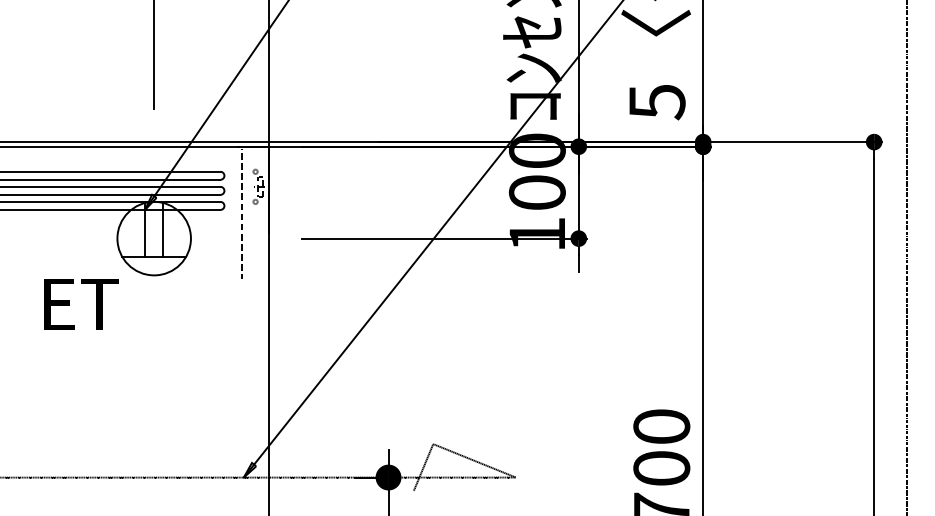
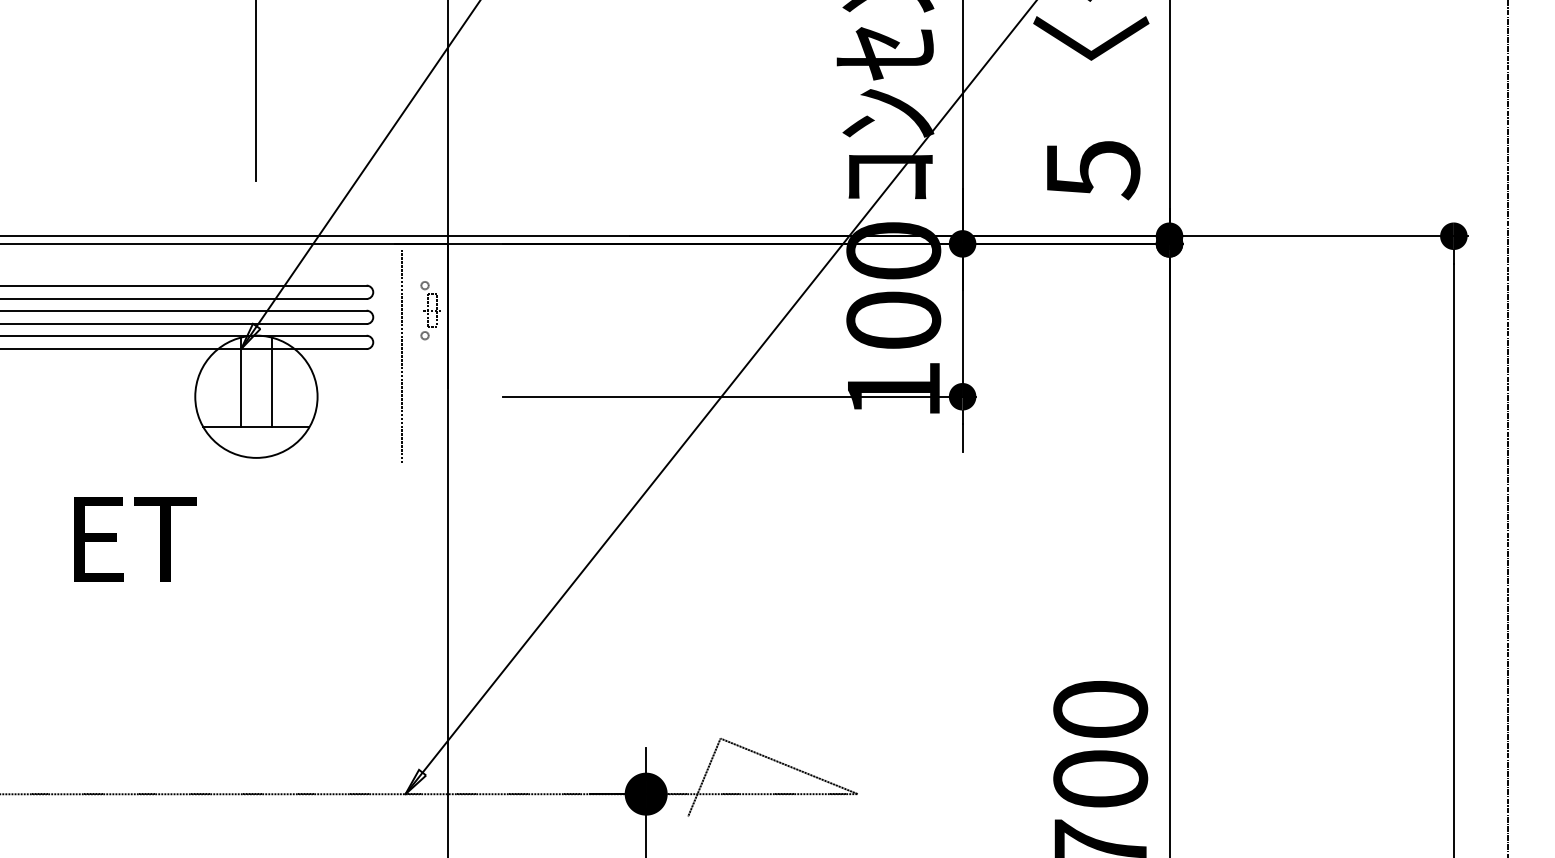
text: (81, 304) -> (135, 539), moved

